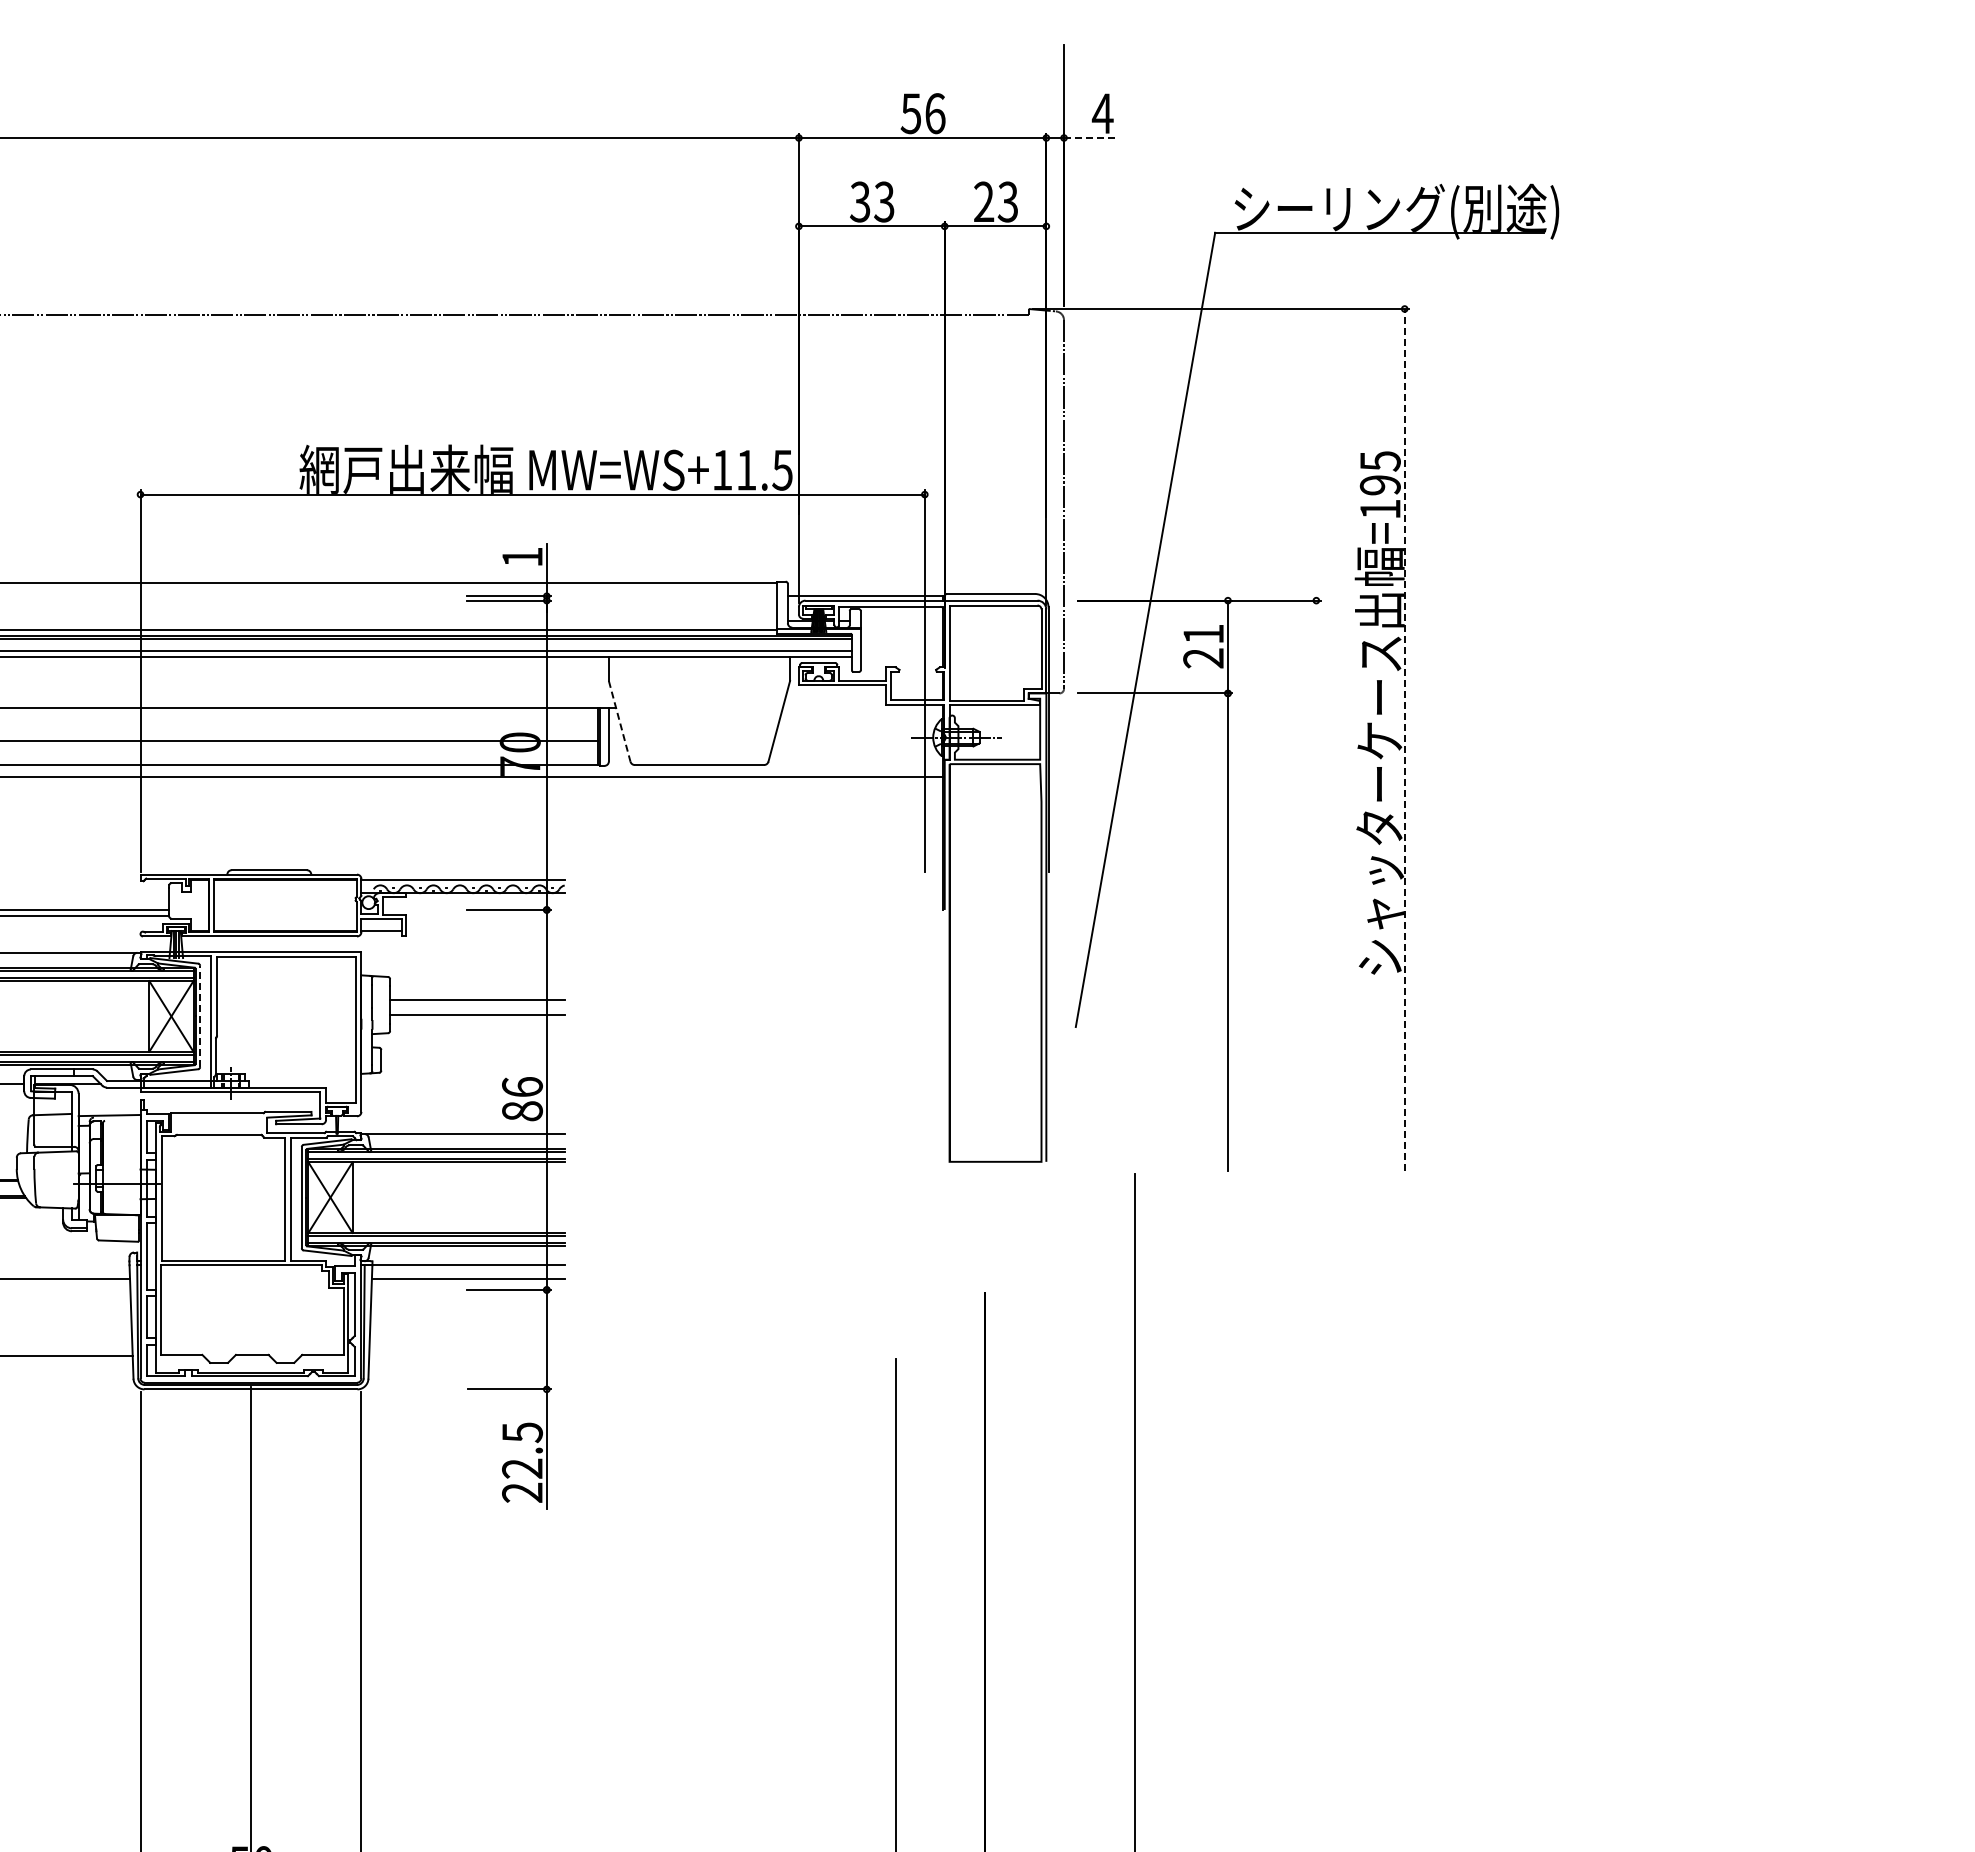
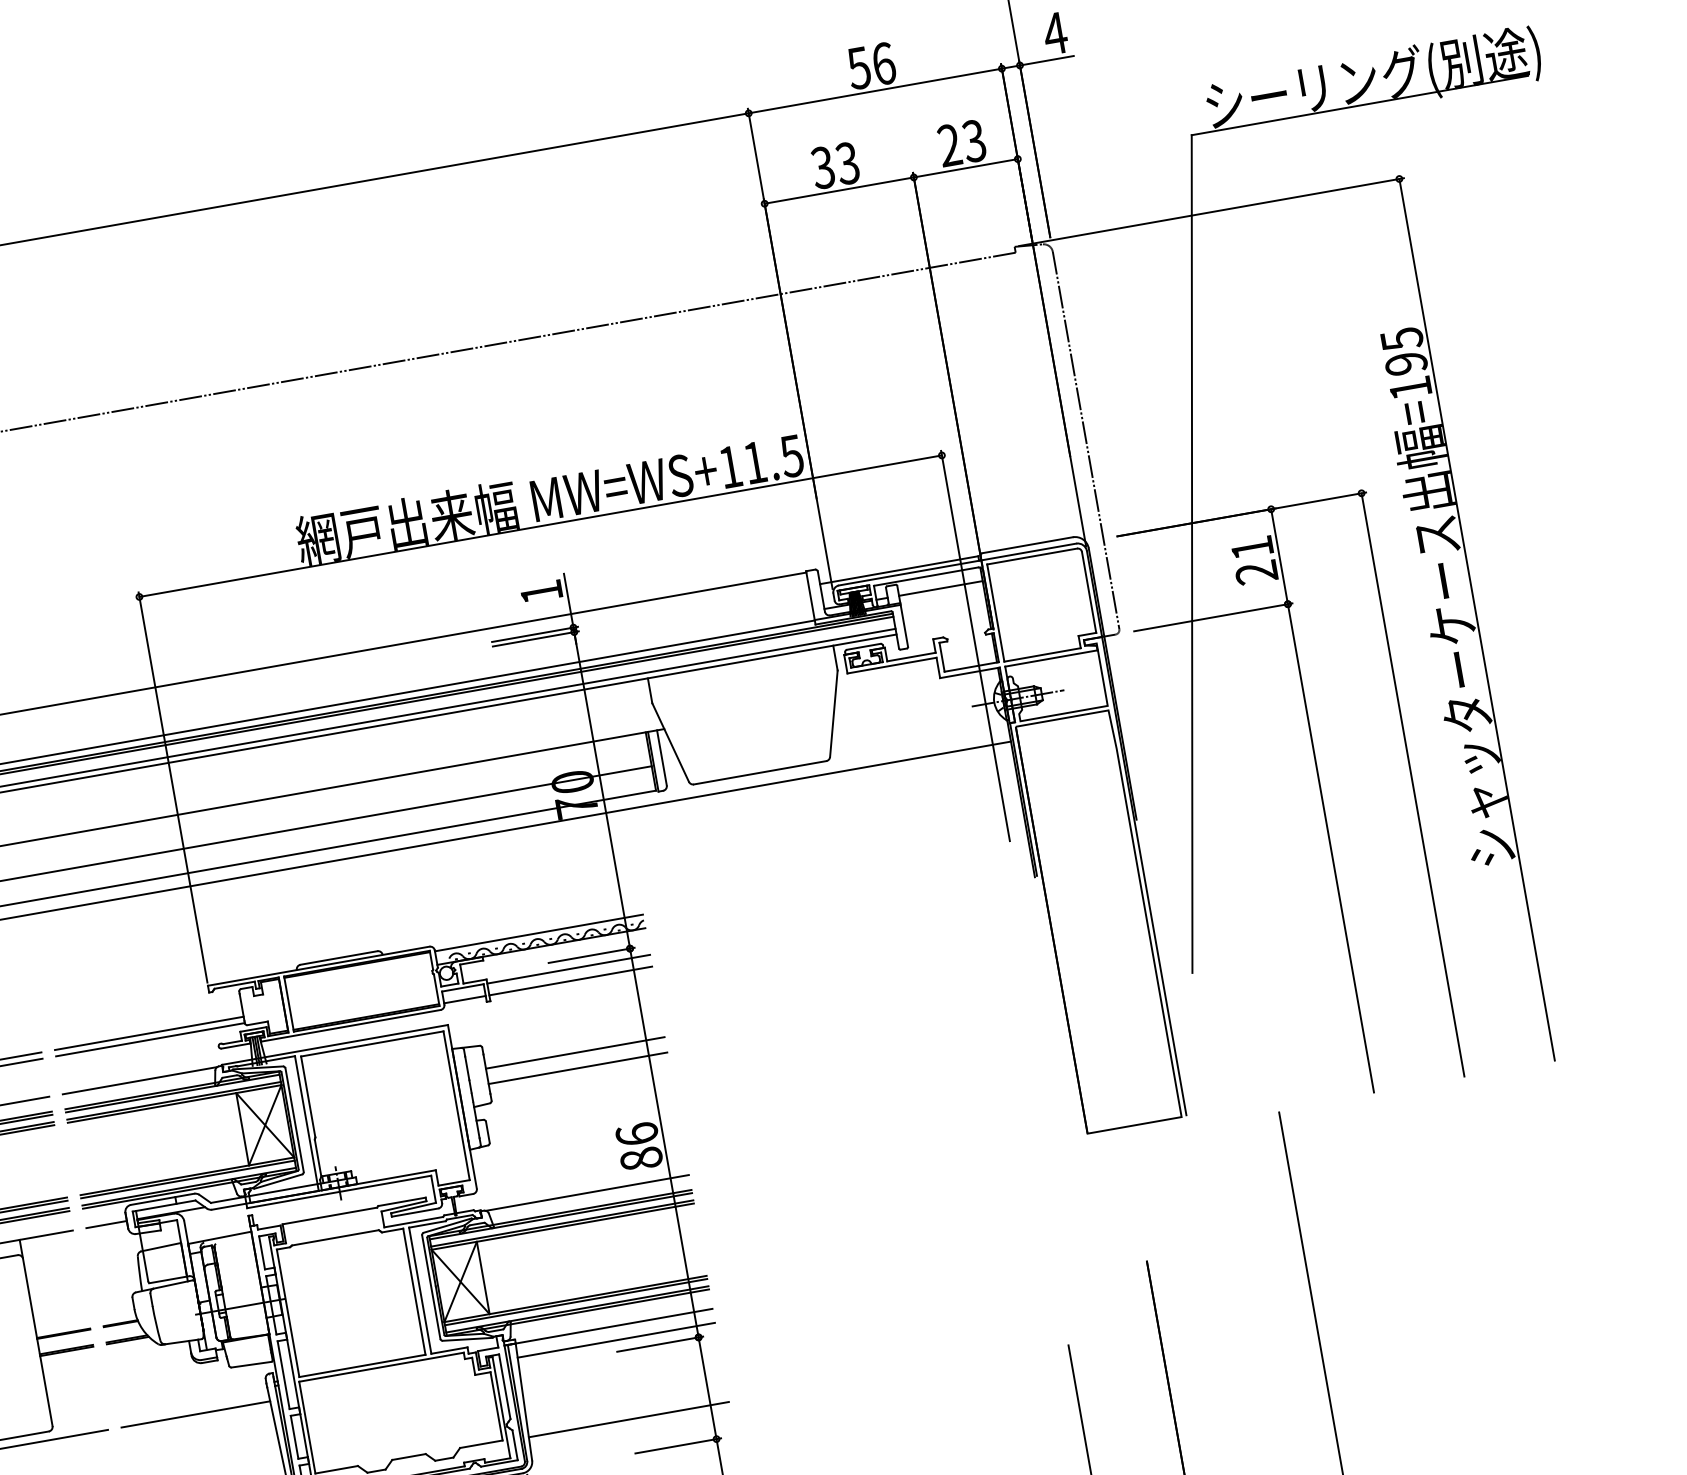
line: (1090, 138) -> (1047, 61), dashed -> solid
line: (901, 620) -> (940, 588), added
line: (619, 721) -> (670, 742), dashed -> solid
line: (1404, 739) -> (1476, 619), dashed -> solid
line: (1316, 885) -> (1413, 784), added
line: (484, 919) -> (568, 969), added
line: (484, 930) -> (570, 980), added
line: (200, 1016) -> (294, 1120), dashed -> solid
line: (466, 1356) -> (628, 1419), added

